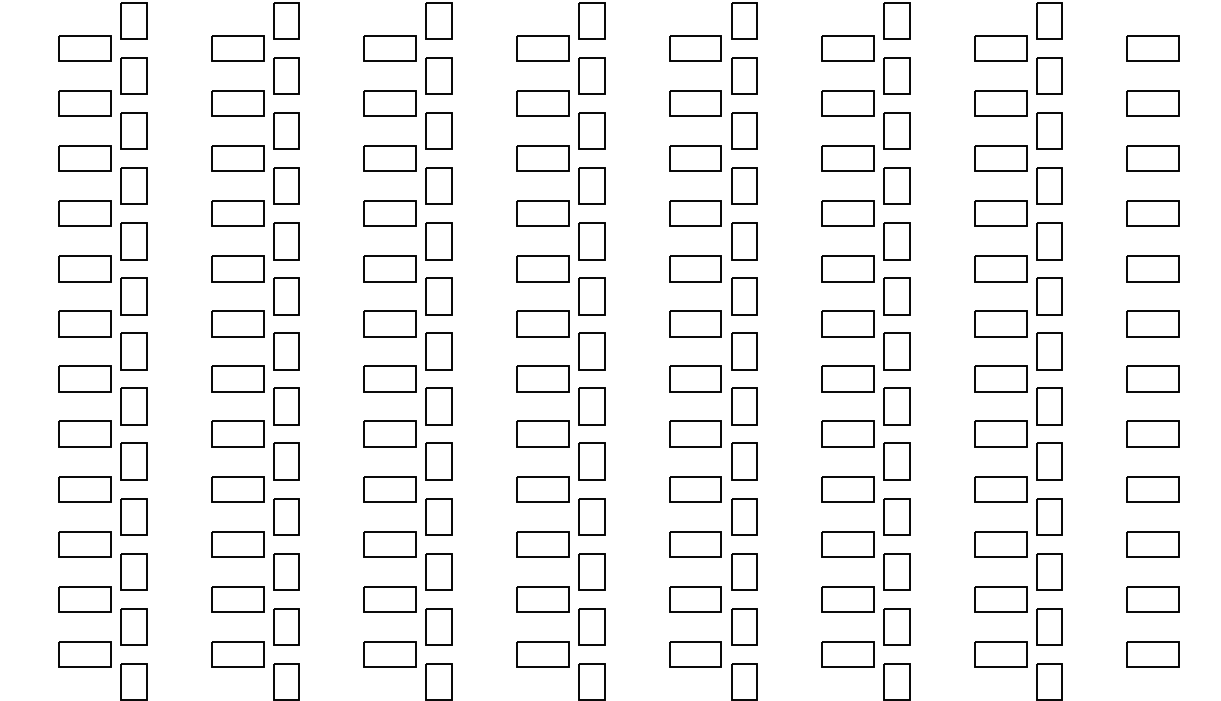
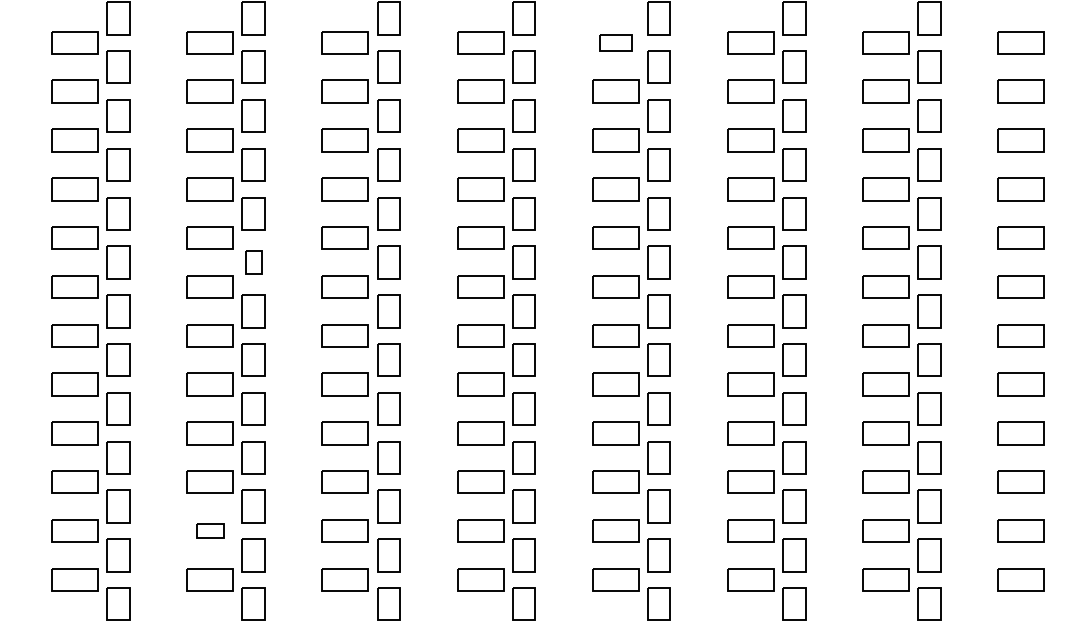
part: (695, 48) -> (615, 43), size x0.7
part: (286, 296) -> (253, 262), size x0.7
part: (237, 599) -> (210, 531), size x0.6

